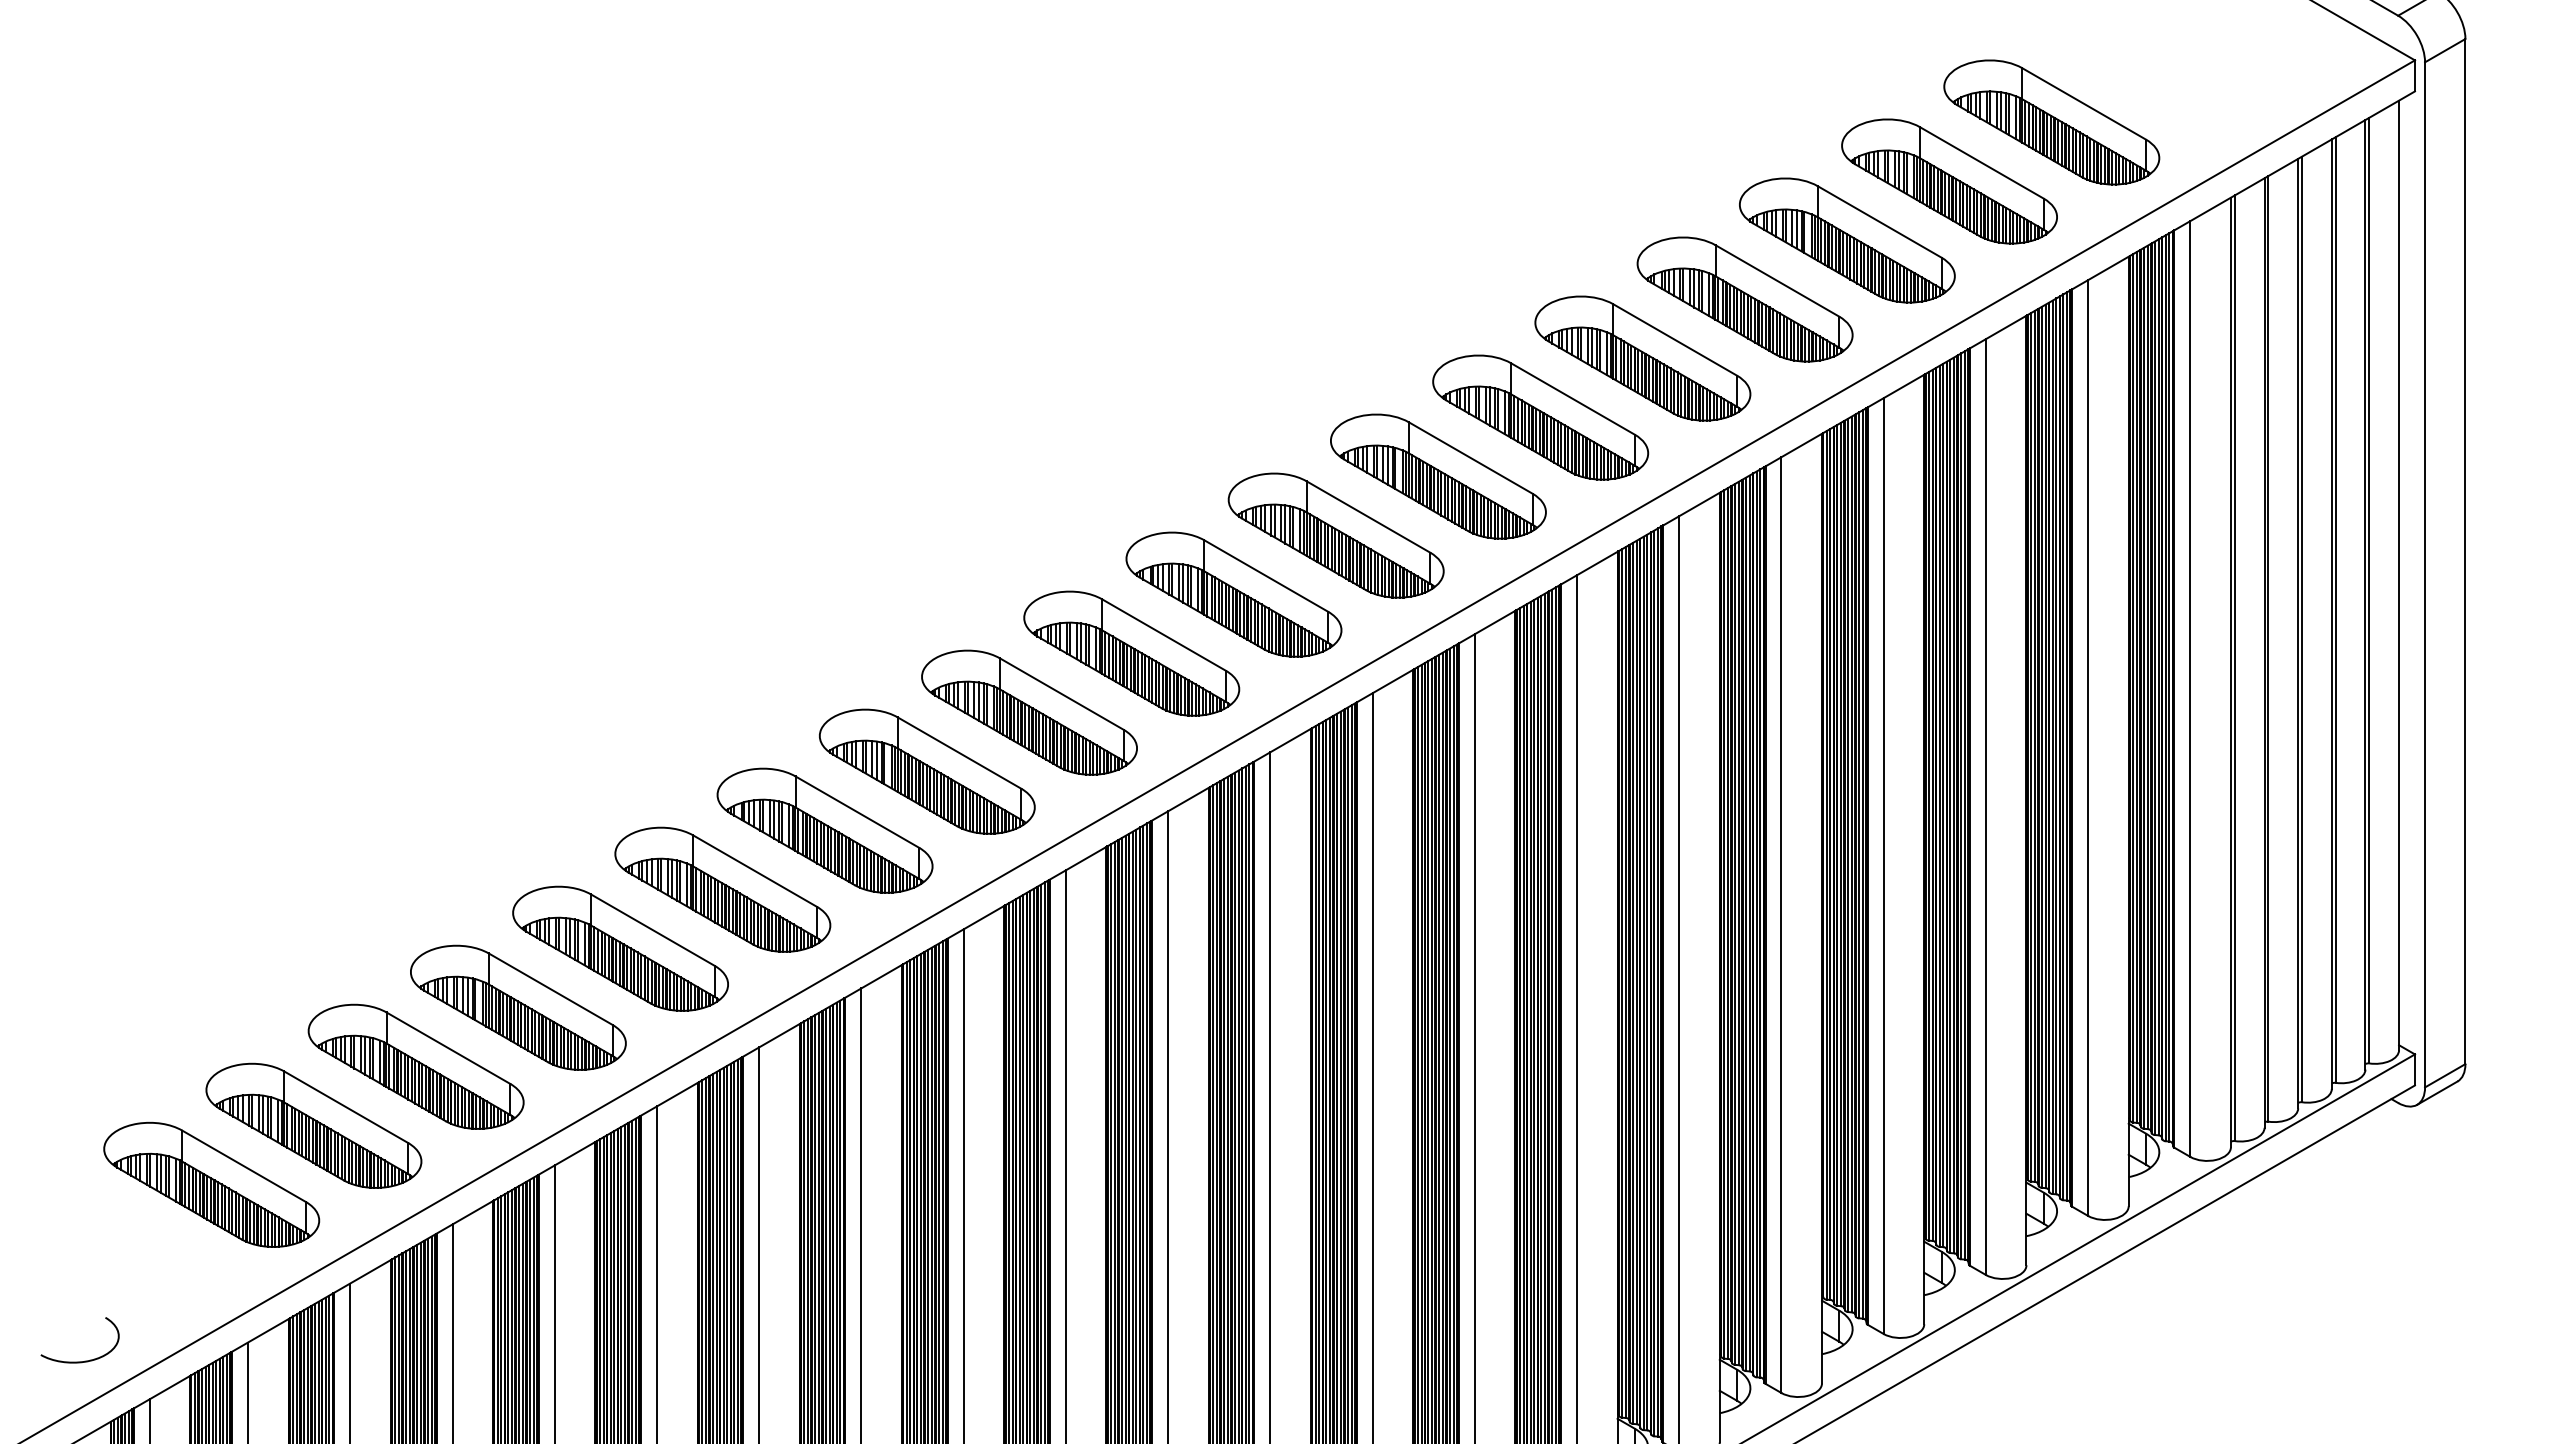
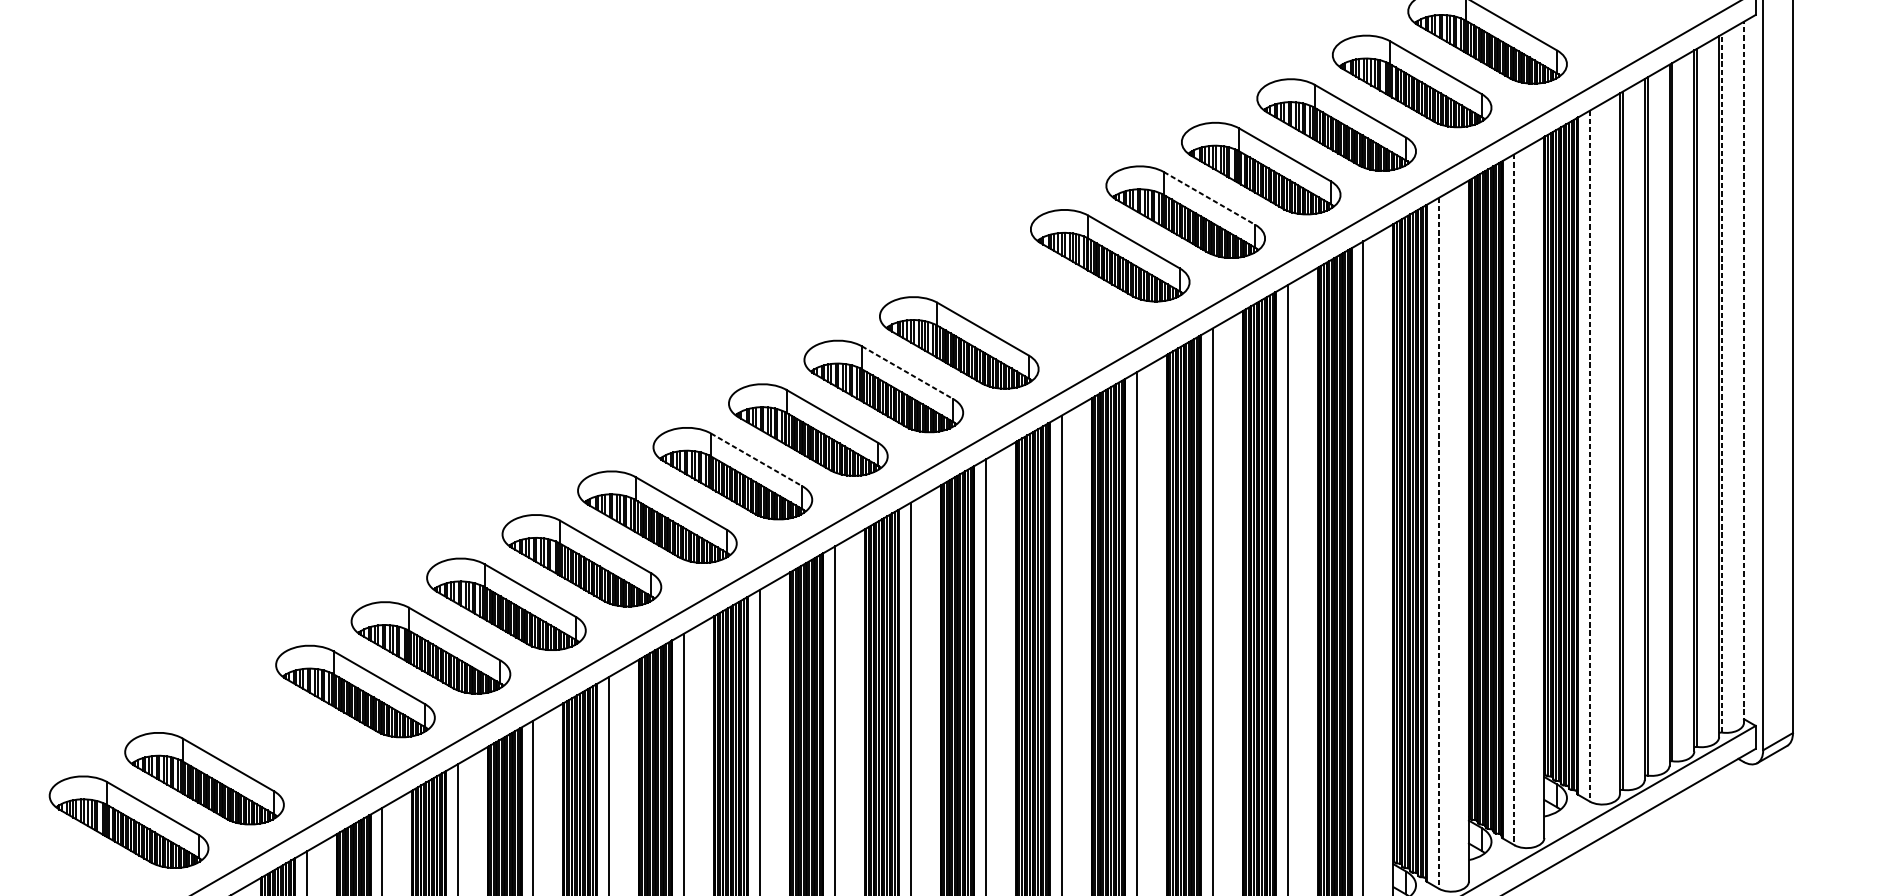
line: (1675, 340) -> (1209, 198), solid -> dashed
part: (1438, 476) -> (1034, 299), removed
line: (2399, 575) -> (1744, 372), solid -> dashed
line: (1266, 576) -> (907, 373), solid -> dashed
line: (2369, 590) -> (1722, 383), solid -> dashed
line: (2190, 689) -> (1590, 456), solid -> dashed
line: (1062, 694) -> (757, 460), solid -> dashed
line: (2088, 748) -> (1514, 500), solid -> dashed
line: (1985, 807) -> (1438, 543), solid -> dashed
part: (415, 1066) -> (279, 734), removed

